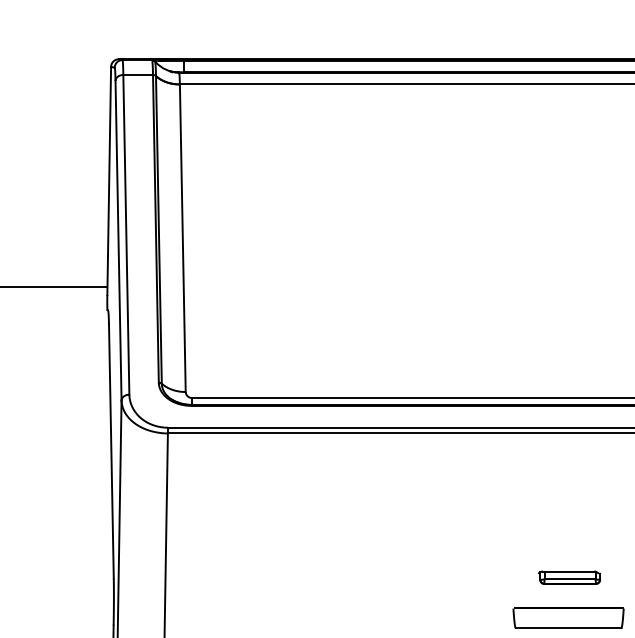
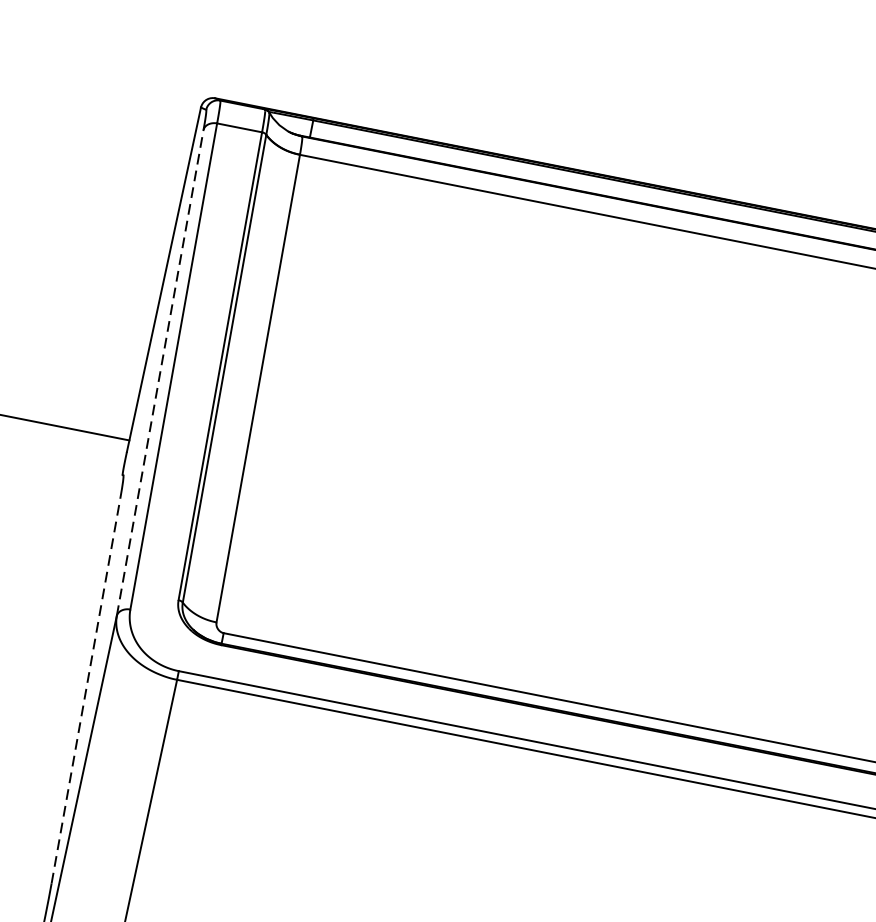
line: (118, 240) -> (160, 372), solid -> dashed
line: (111, 451) -> (86, 690), solid -> dashed

